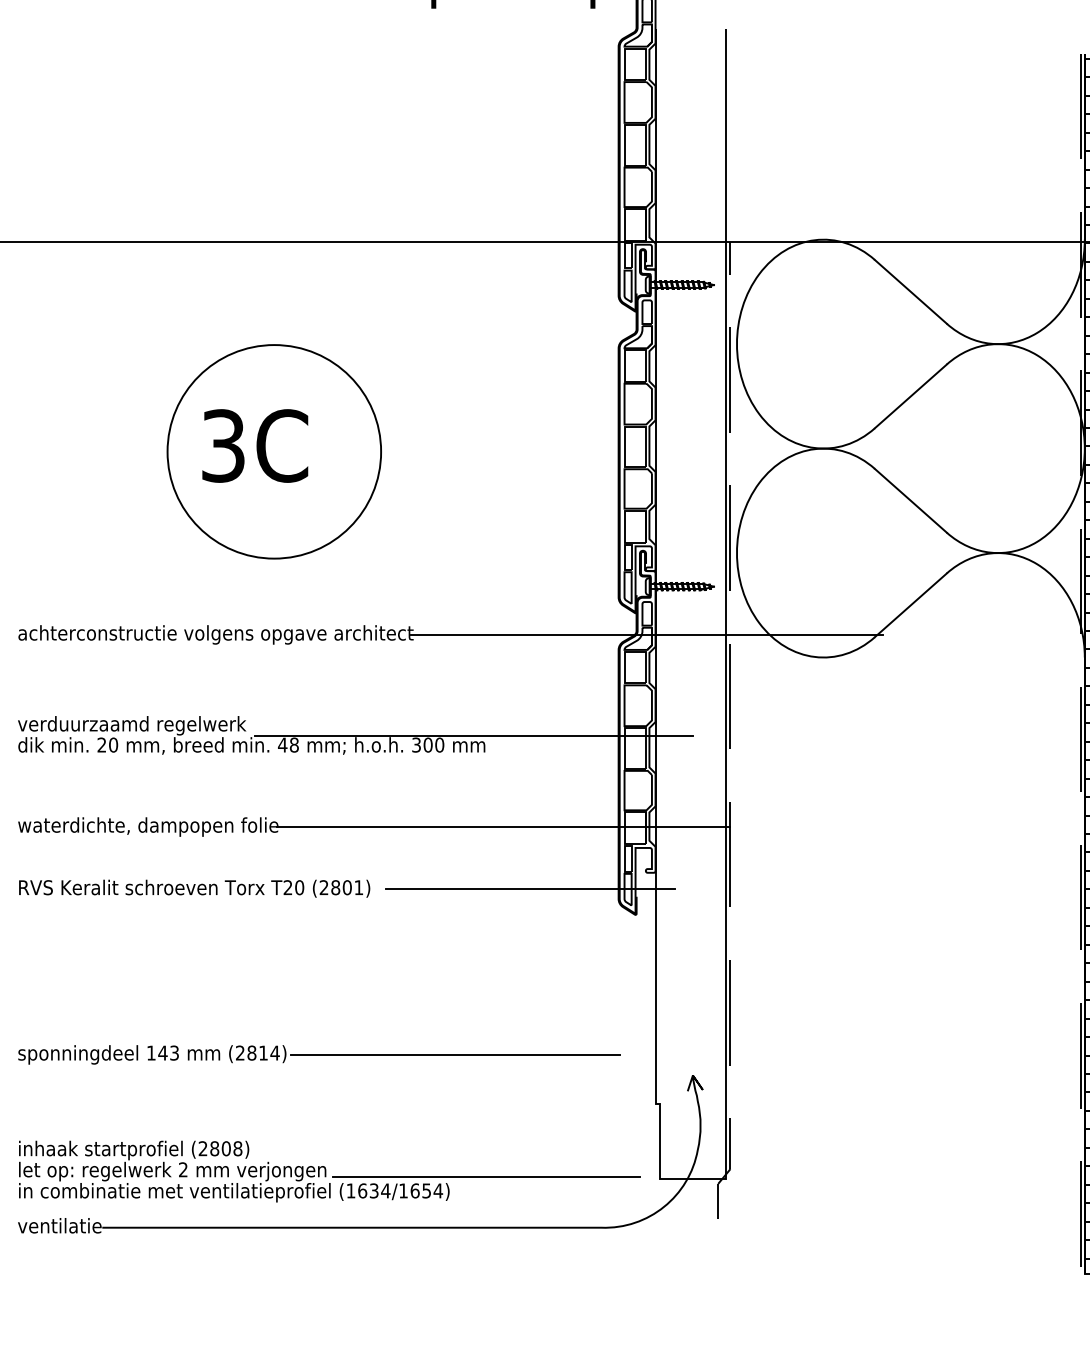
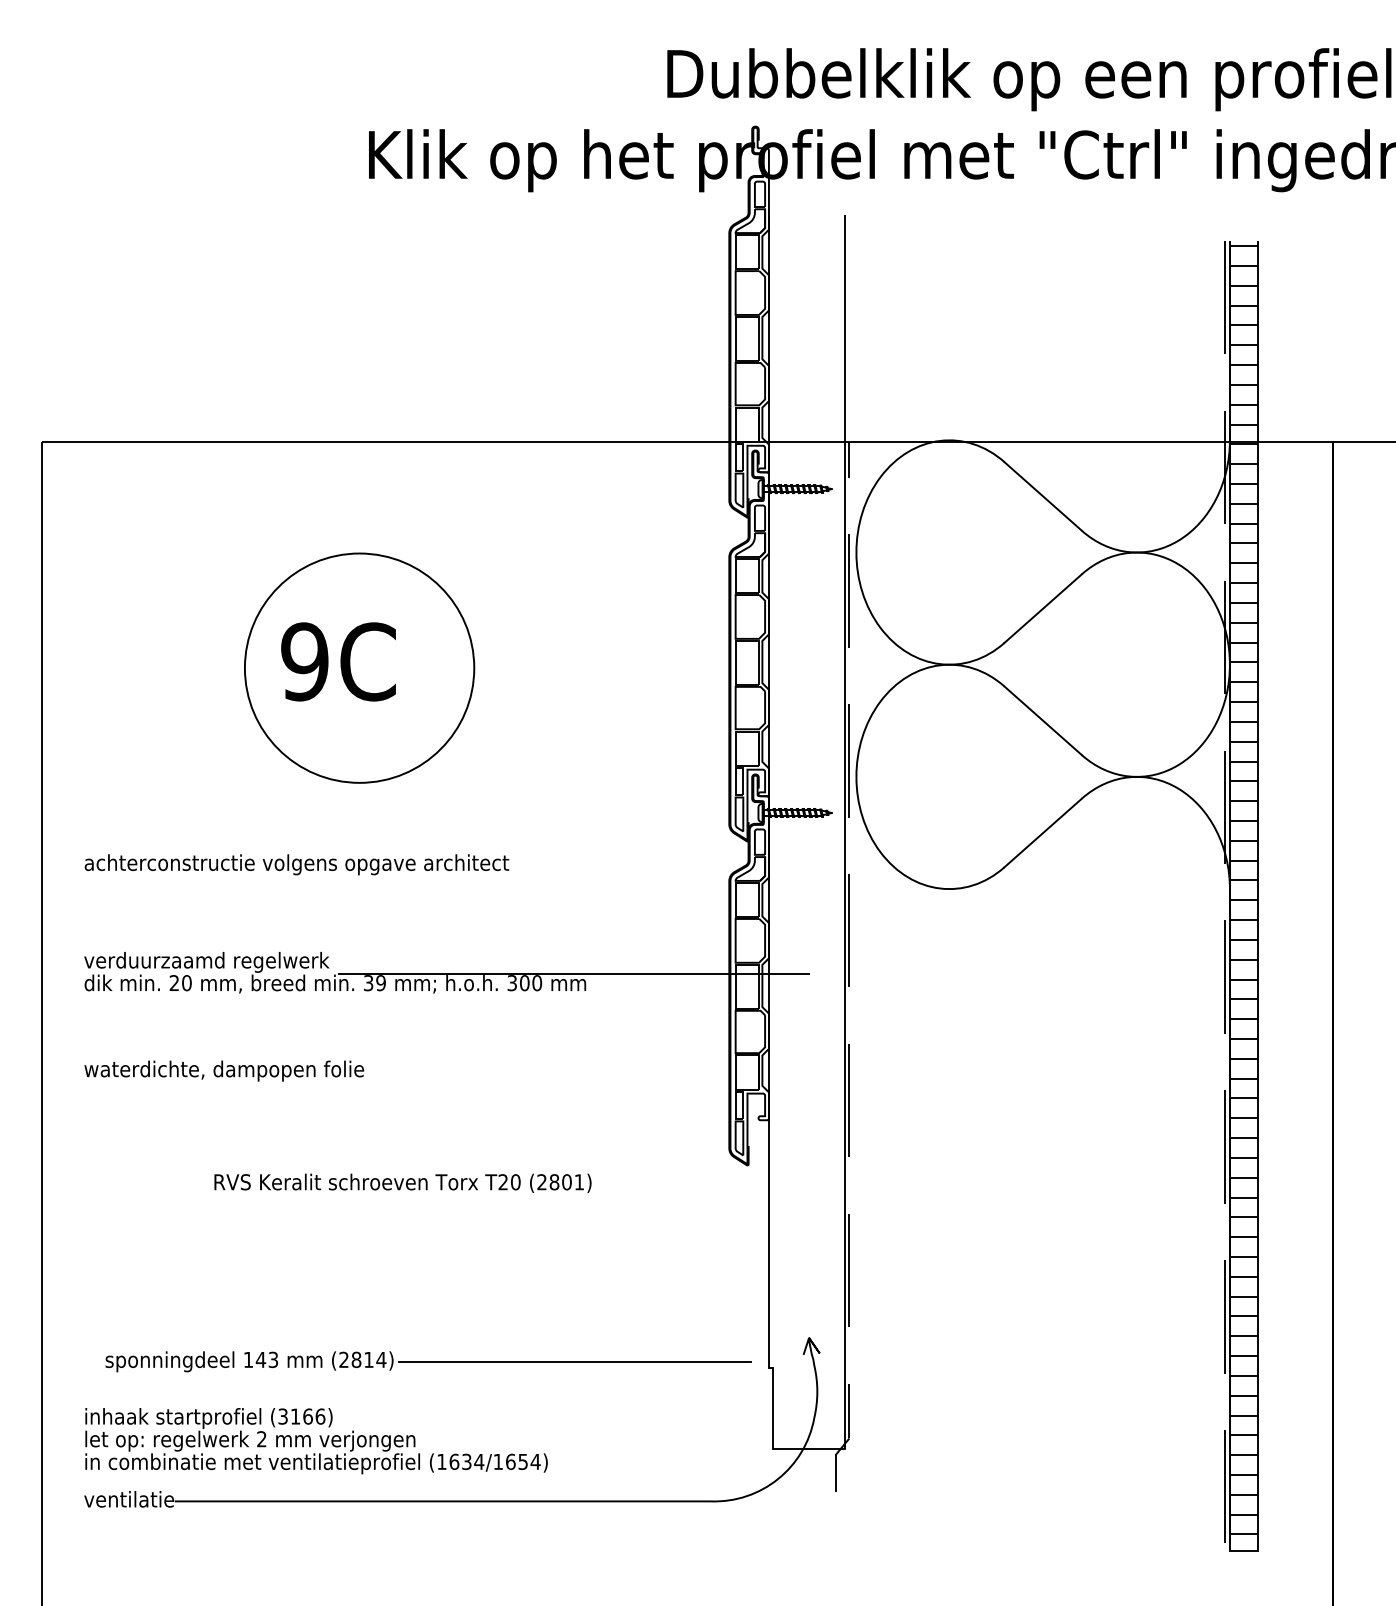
text: (223, 445) -> (304, 661), 3C -> 9C
line: (646, 634) -> (759, 864), removed
text: (288, 745) -> (374, 983), 48 -> 39
line: (503, 827) -> (605, 1071), removed
text: (194, 887) -> (402, 1182), moved
line: (530, 888) -> (634, 1137), removed
part: (318, 1054) -> (428, 1361), moved
text: (220, 1148) -> (301, 1416), (2808) -> (3166)
line: (486, 1177) -> (587, 1447), removed

